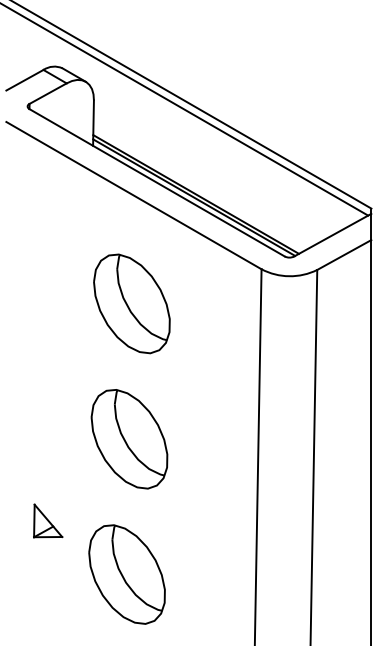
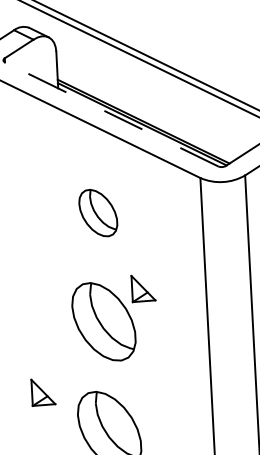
line: (156, 182) -> (111, 114), solid -> dashed
part: (131, 303) -> (97, 212), size x0.6
part: (181, 400) -> (143, 287), added

